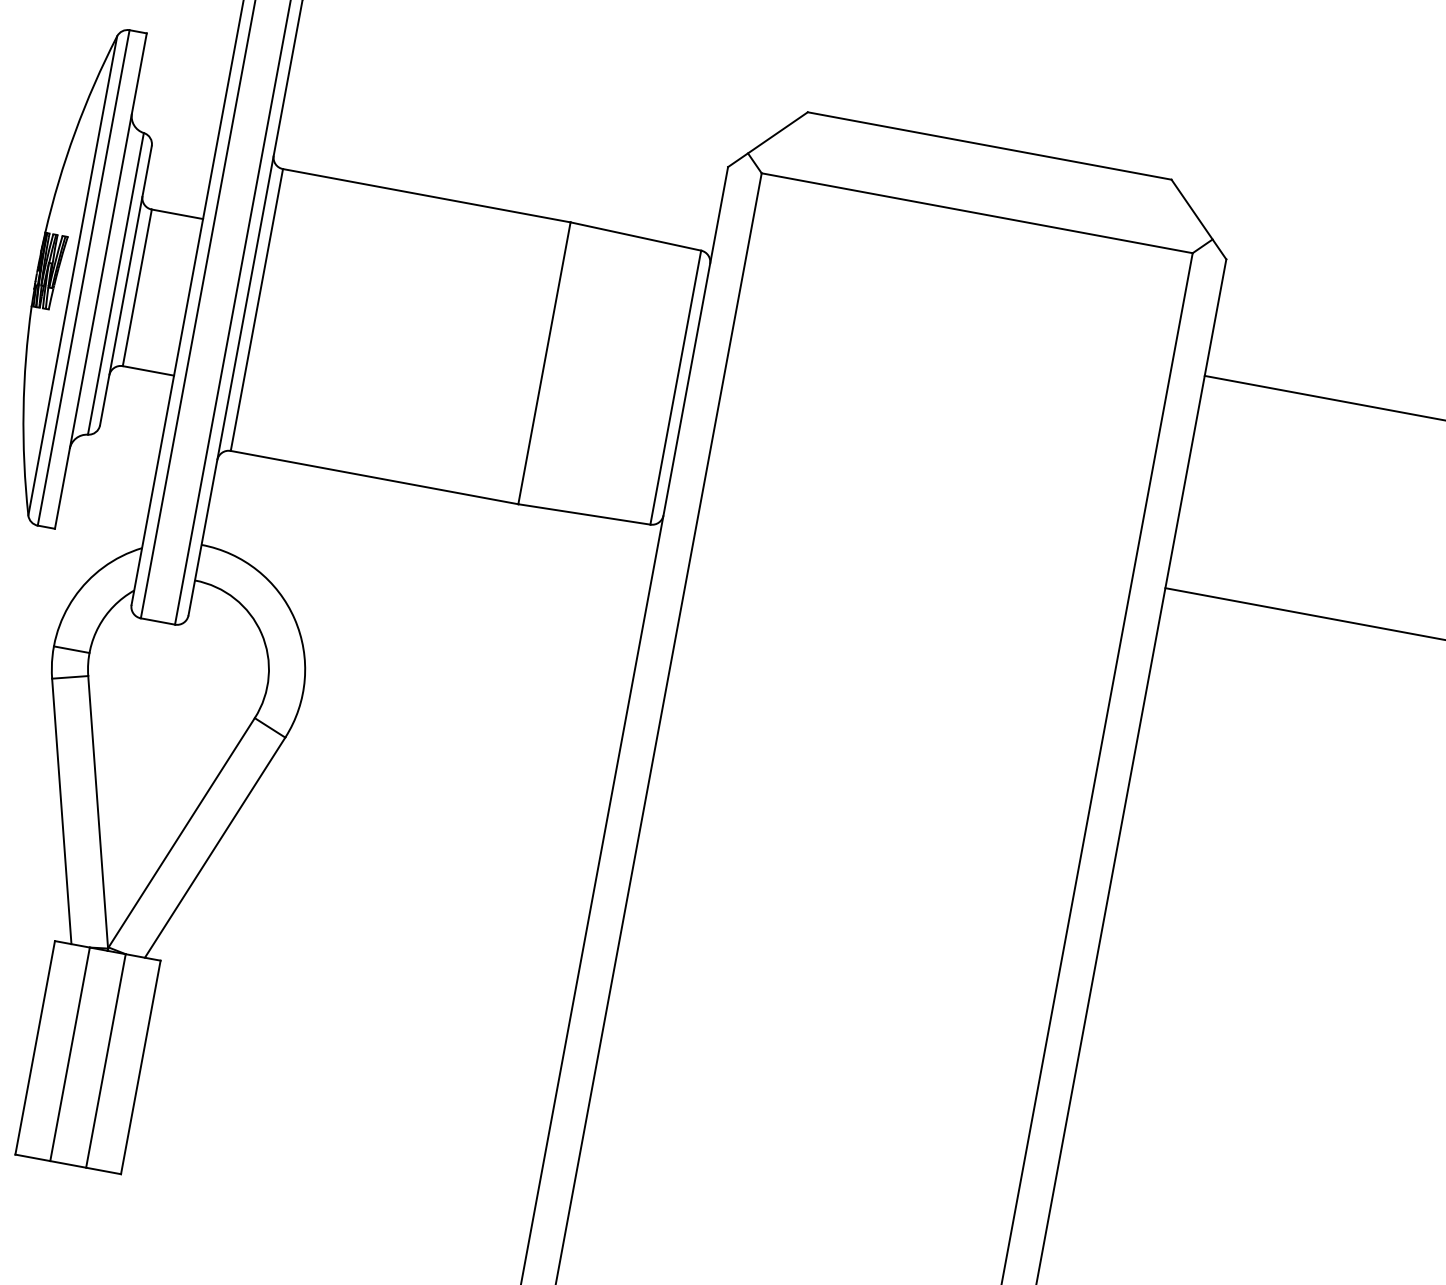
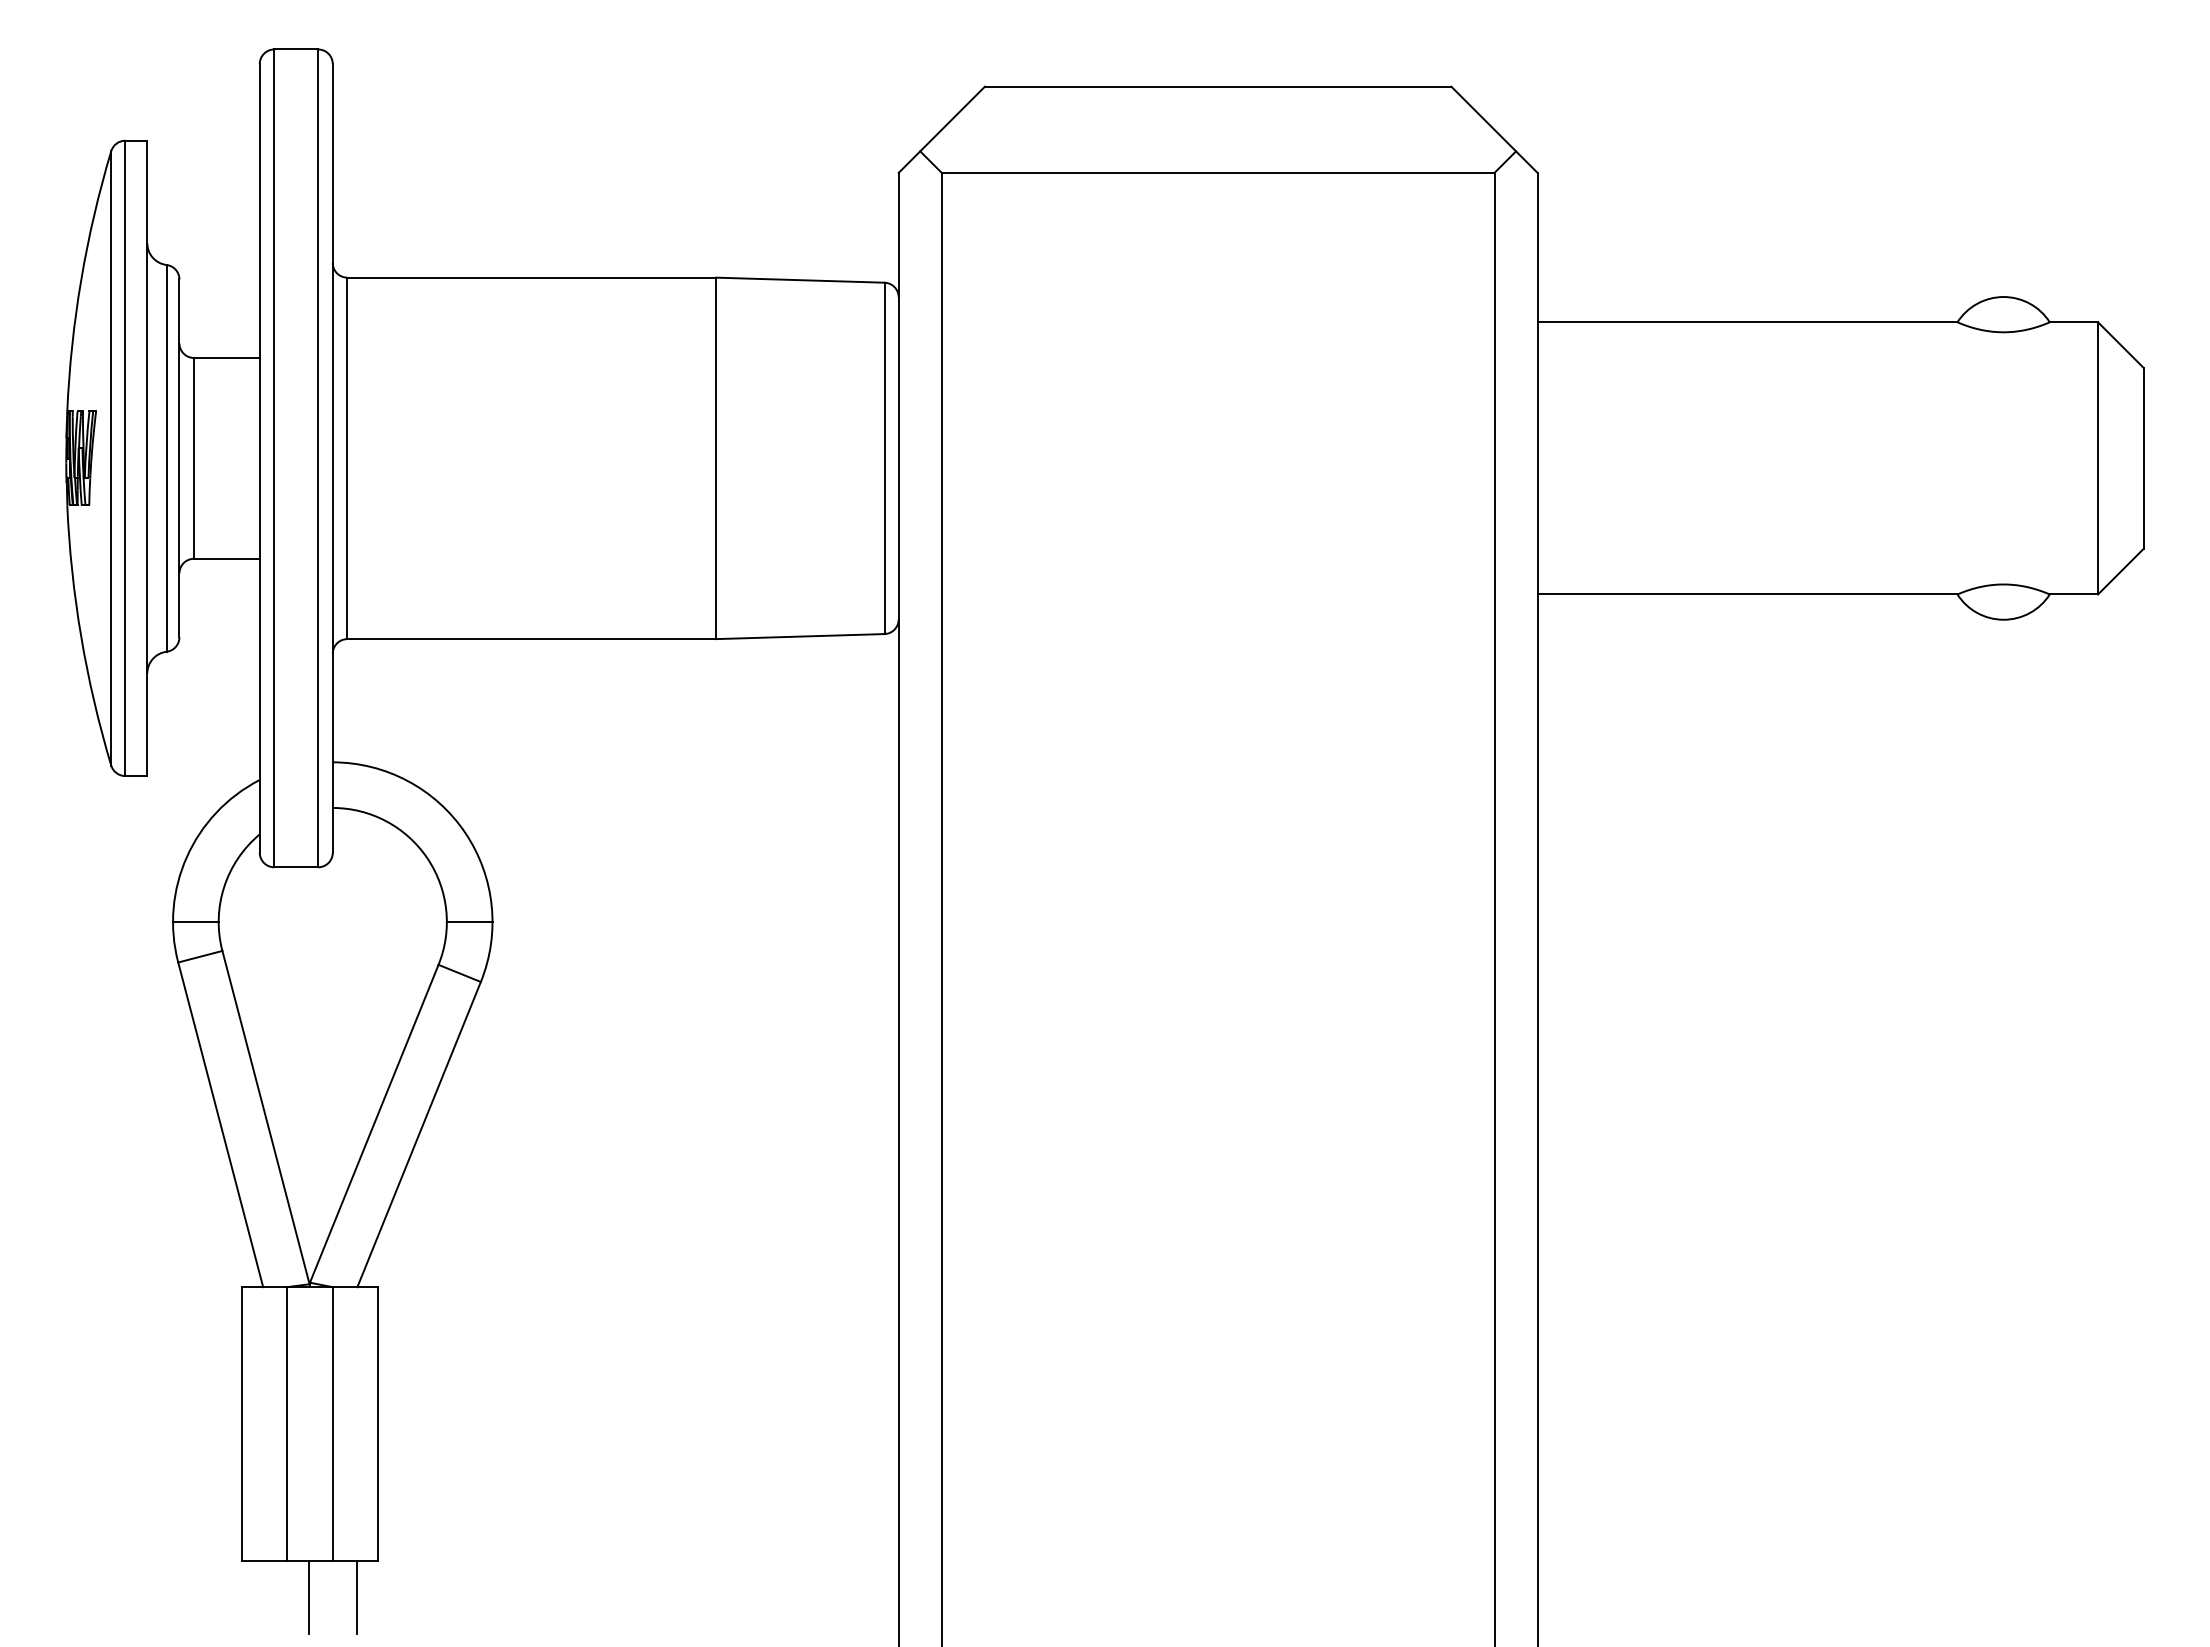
line: (285, 689) -> (469, 922), added
line: (62, 1192) -> (309, 1597), added
line: (99, 1199) -> (356, 1597), added

